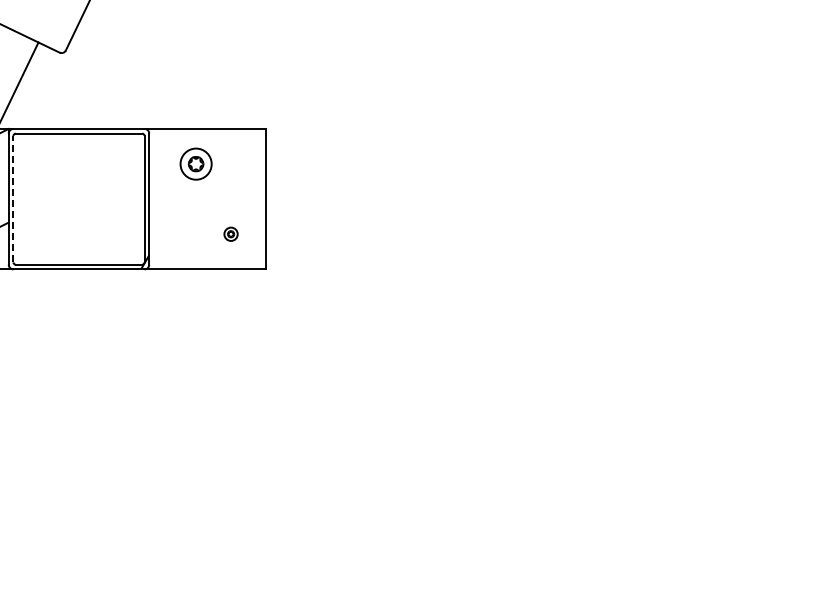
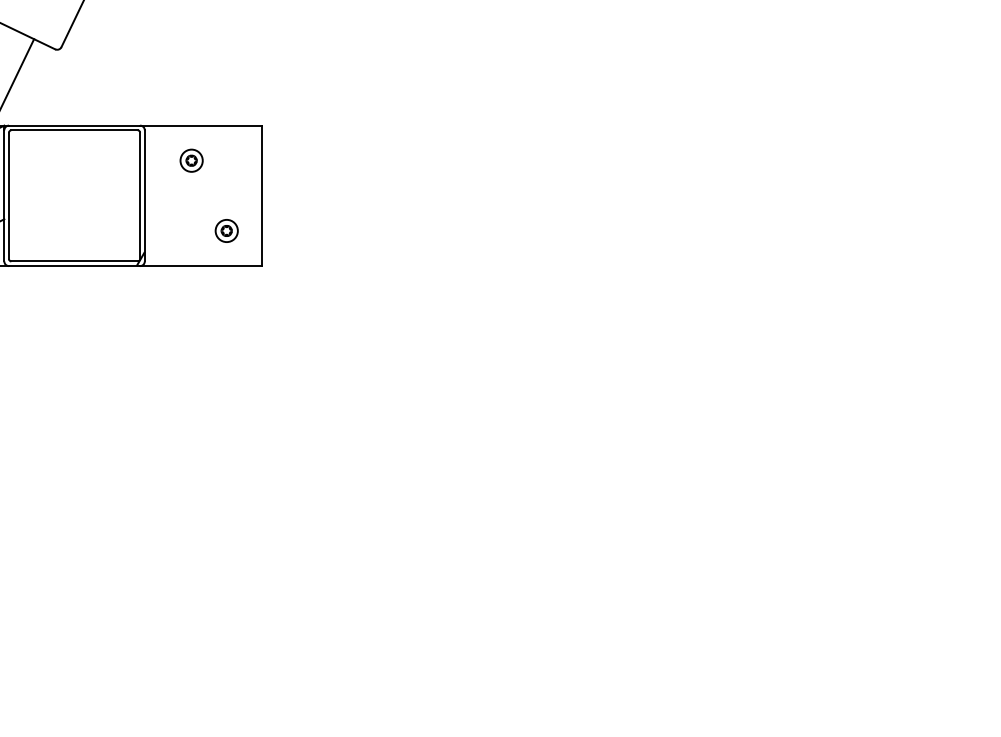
part: (195, 163) -> (191, 160), size x0.71
line: (13, 198) -> (9, 195), dashed -> solid
part: (230, 233) -> (226, 230), size x1.67

